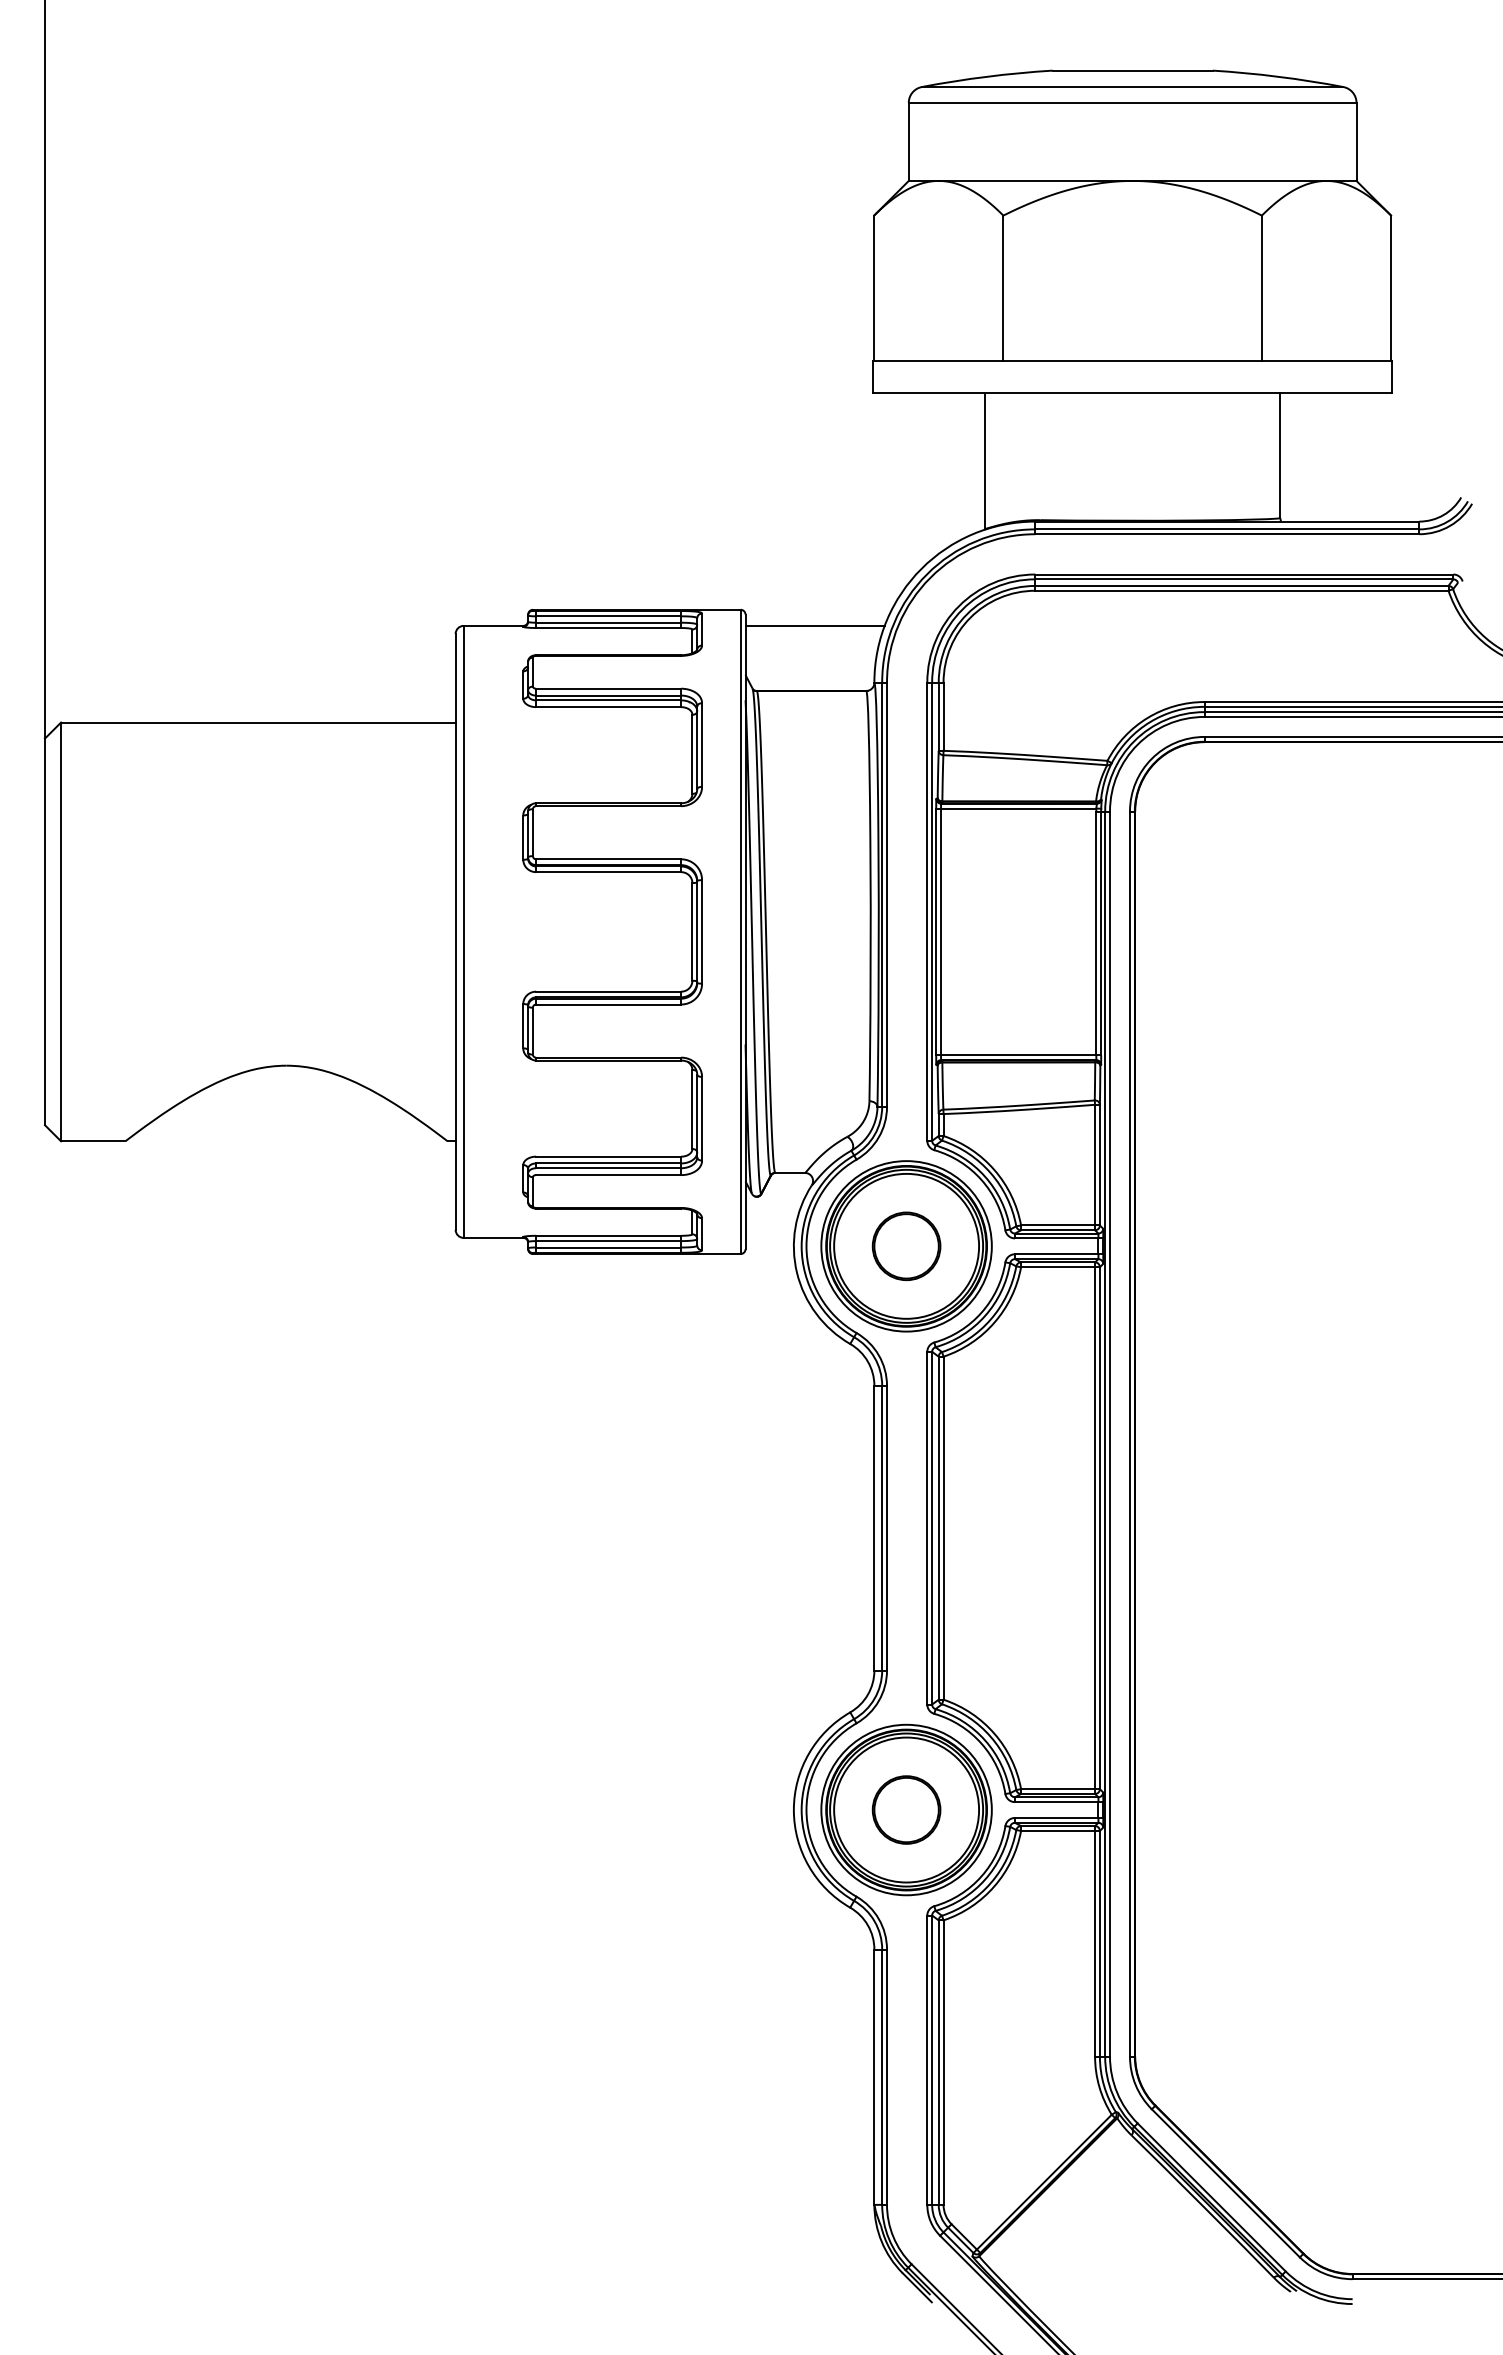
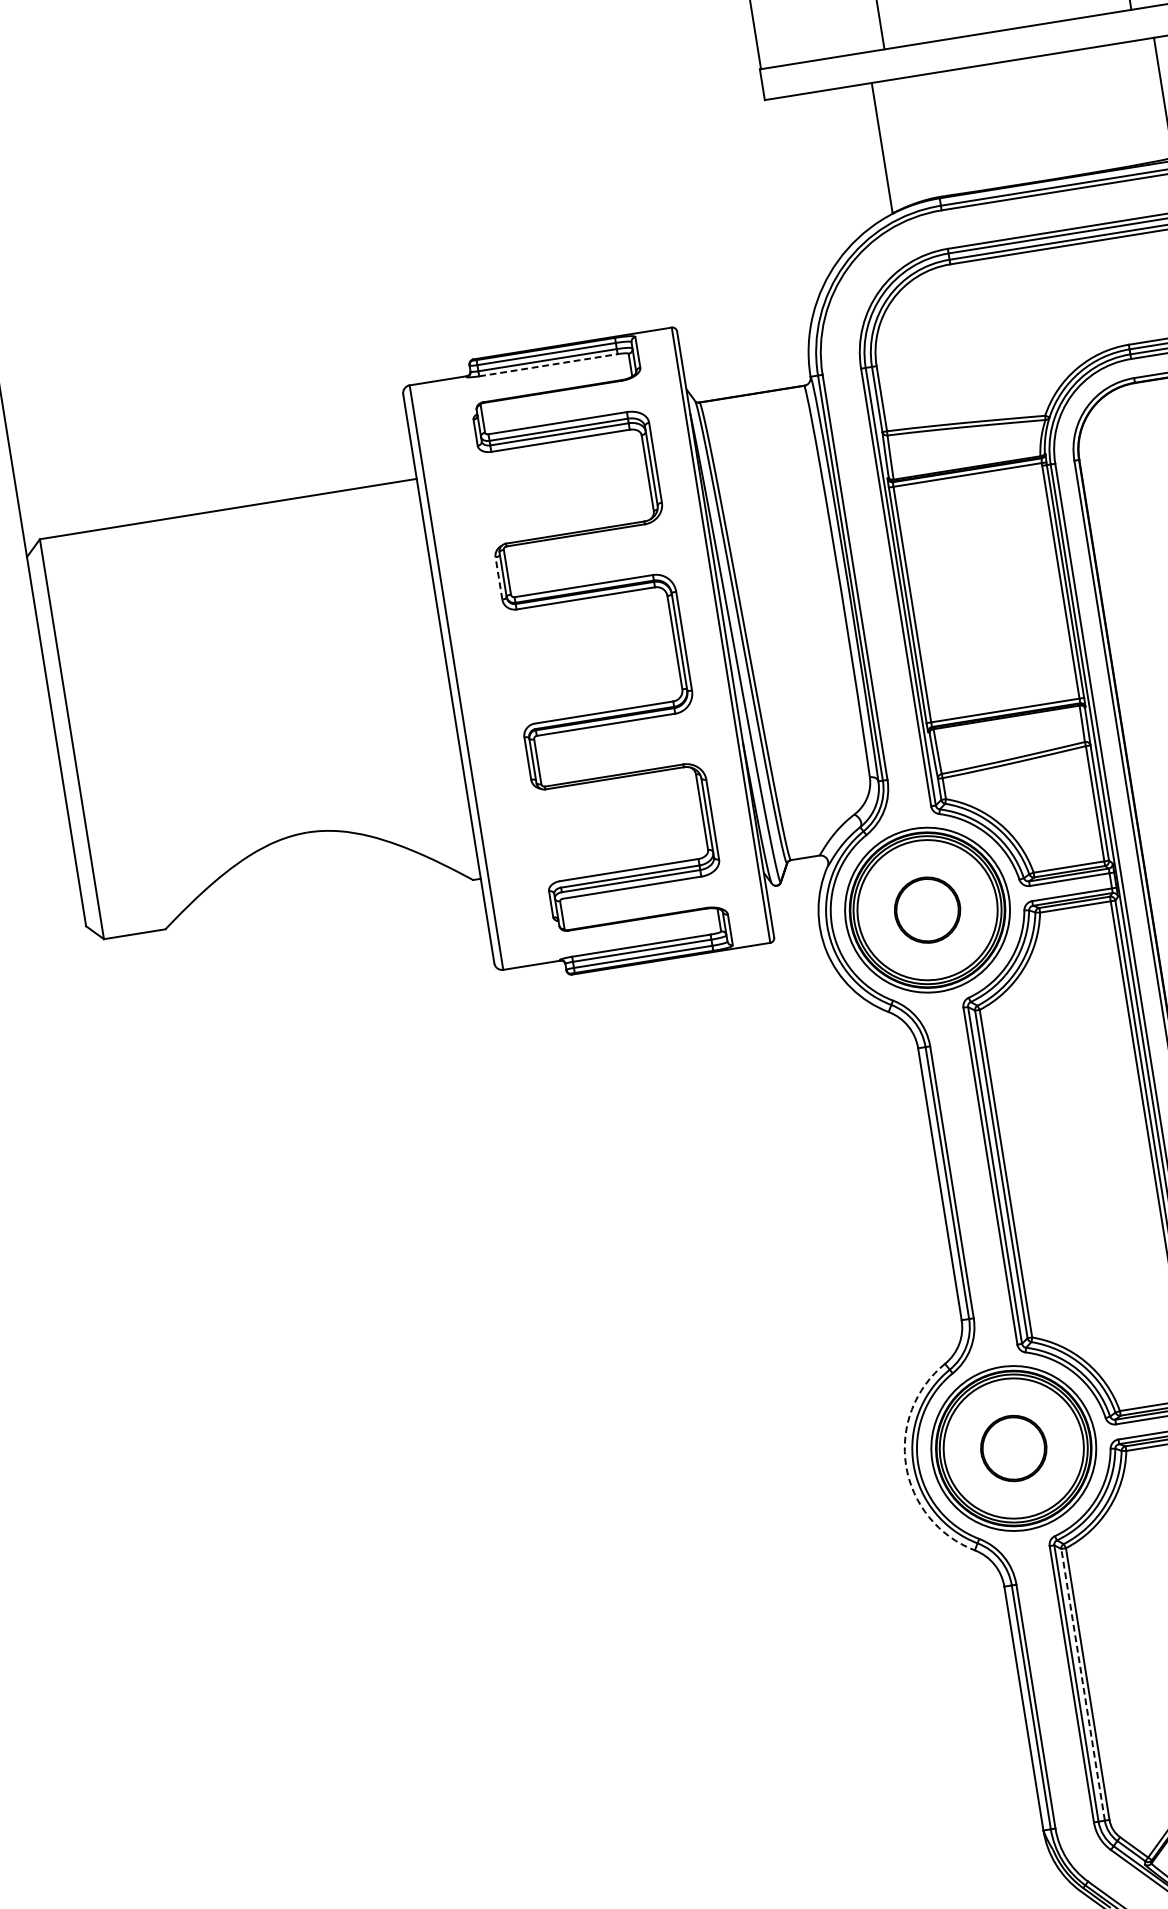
line: (814, 626) -> (744, 332), removed
line: (609, 628) -> (549, 365), solid -> dashed
line: (523, 837) -> (499, 578), solid -> dashed
arc: (793, 1810) -> (905, 1466), solid -> dashed
line: (938, 2062) -> (1082, 1684), solid -> dashed

